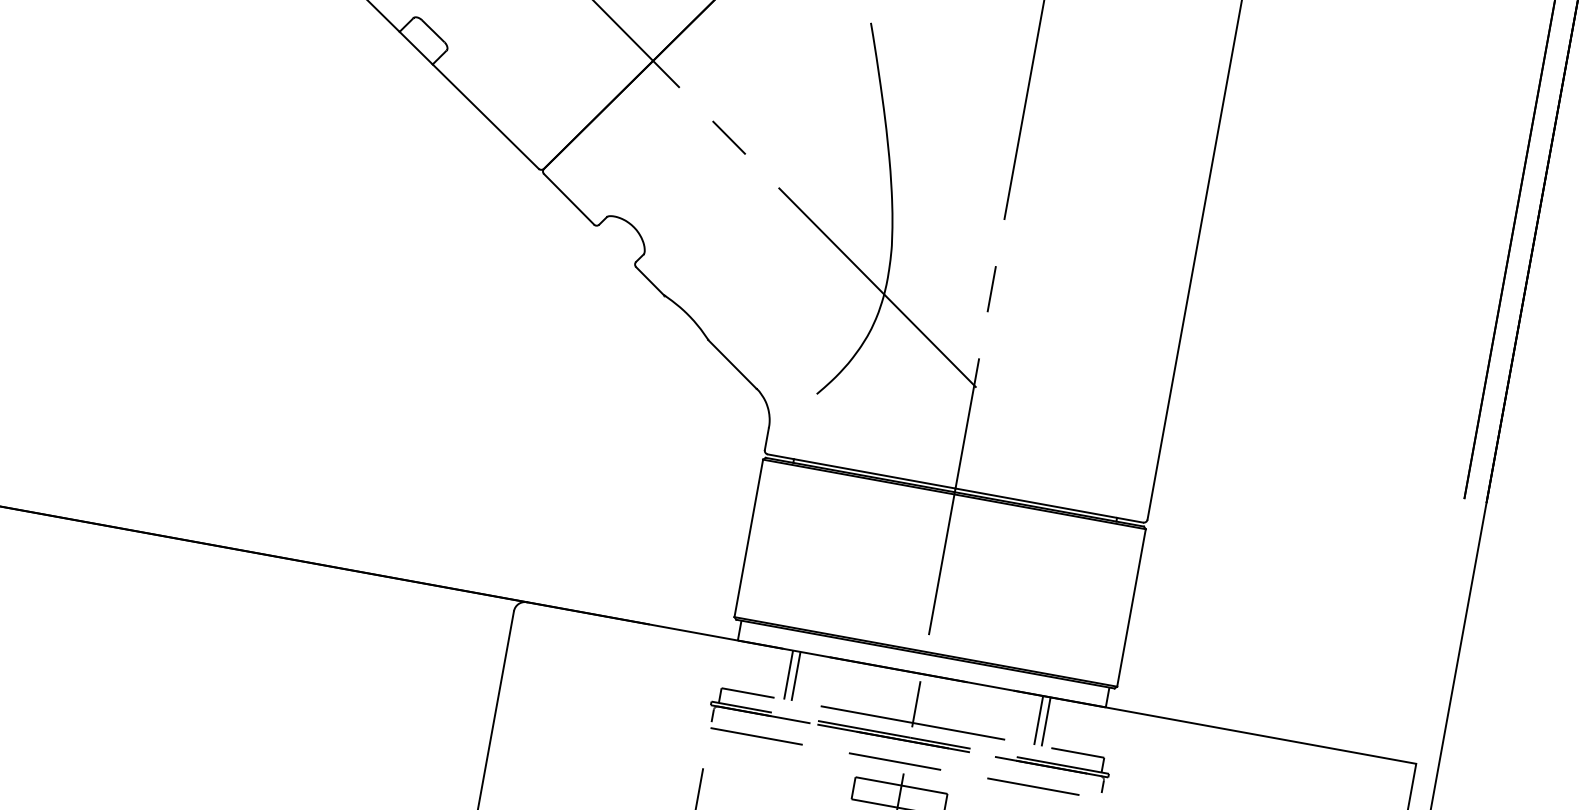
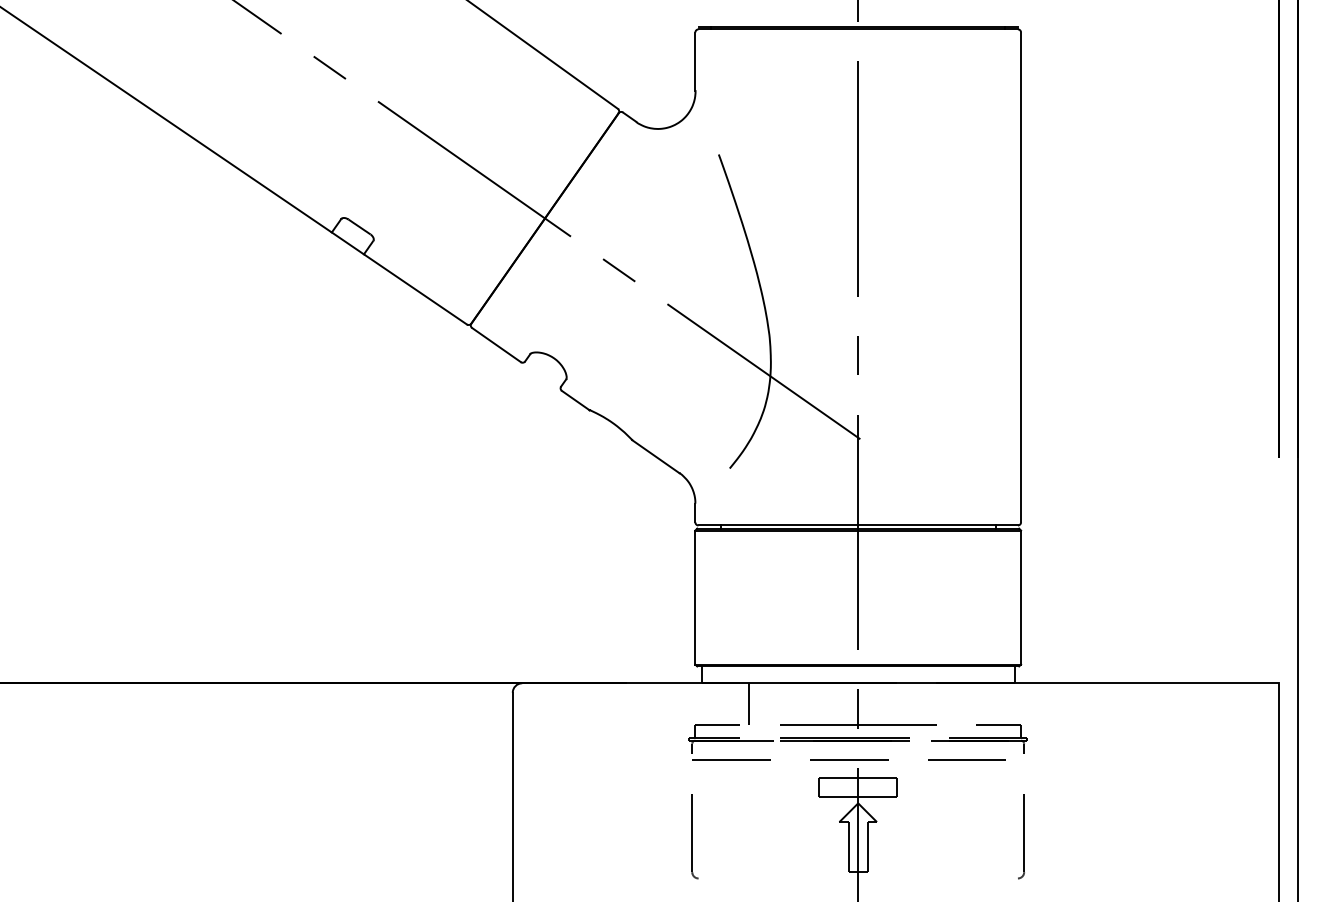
line: (795, 676) -> (754, 704), removed
line: (1038, 720) -> (961, 704), removed
line: (1045, 722) -> (967, 704), removed

